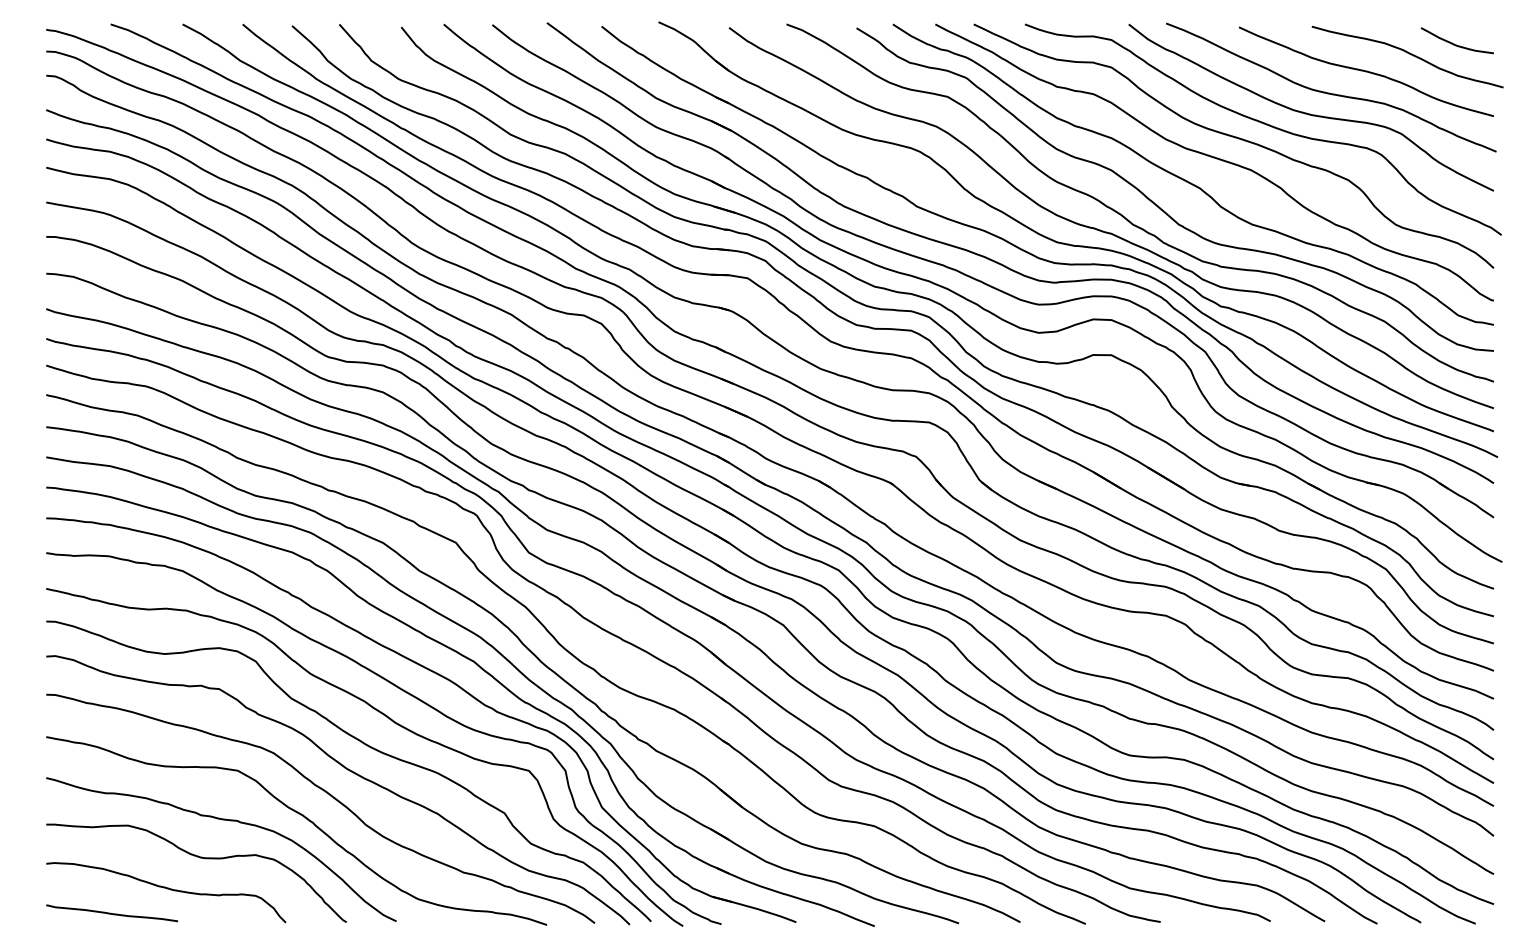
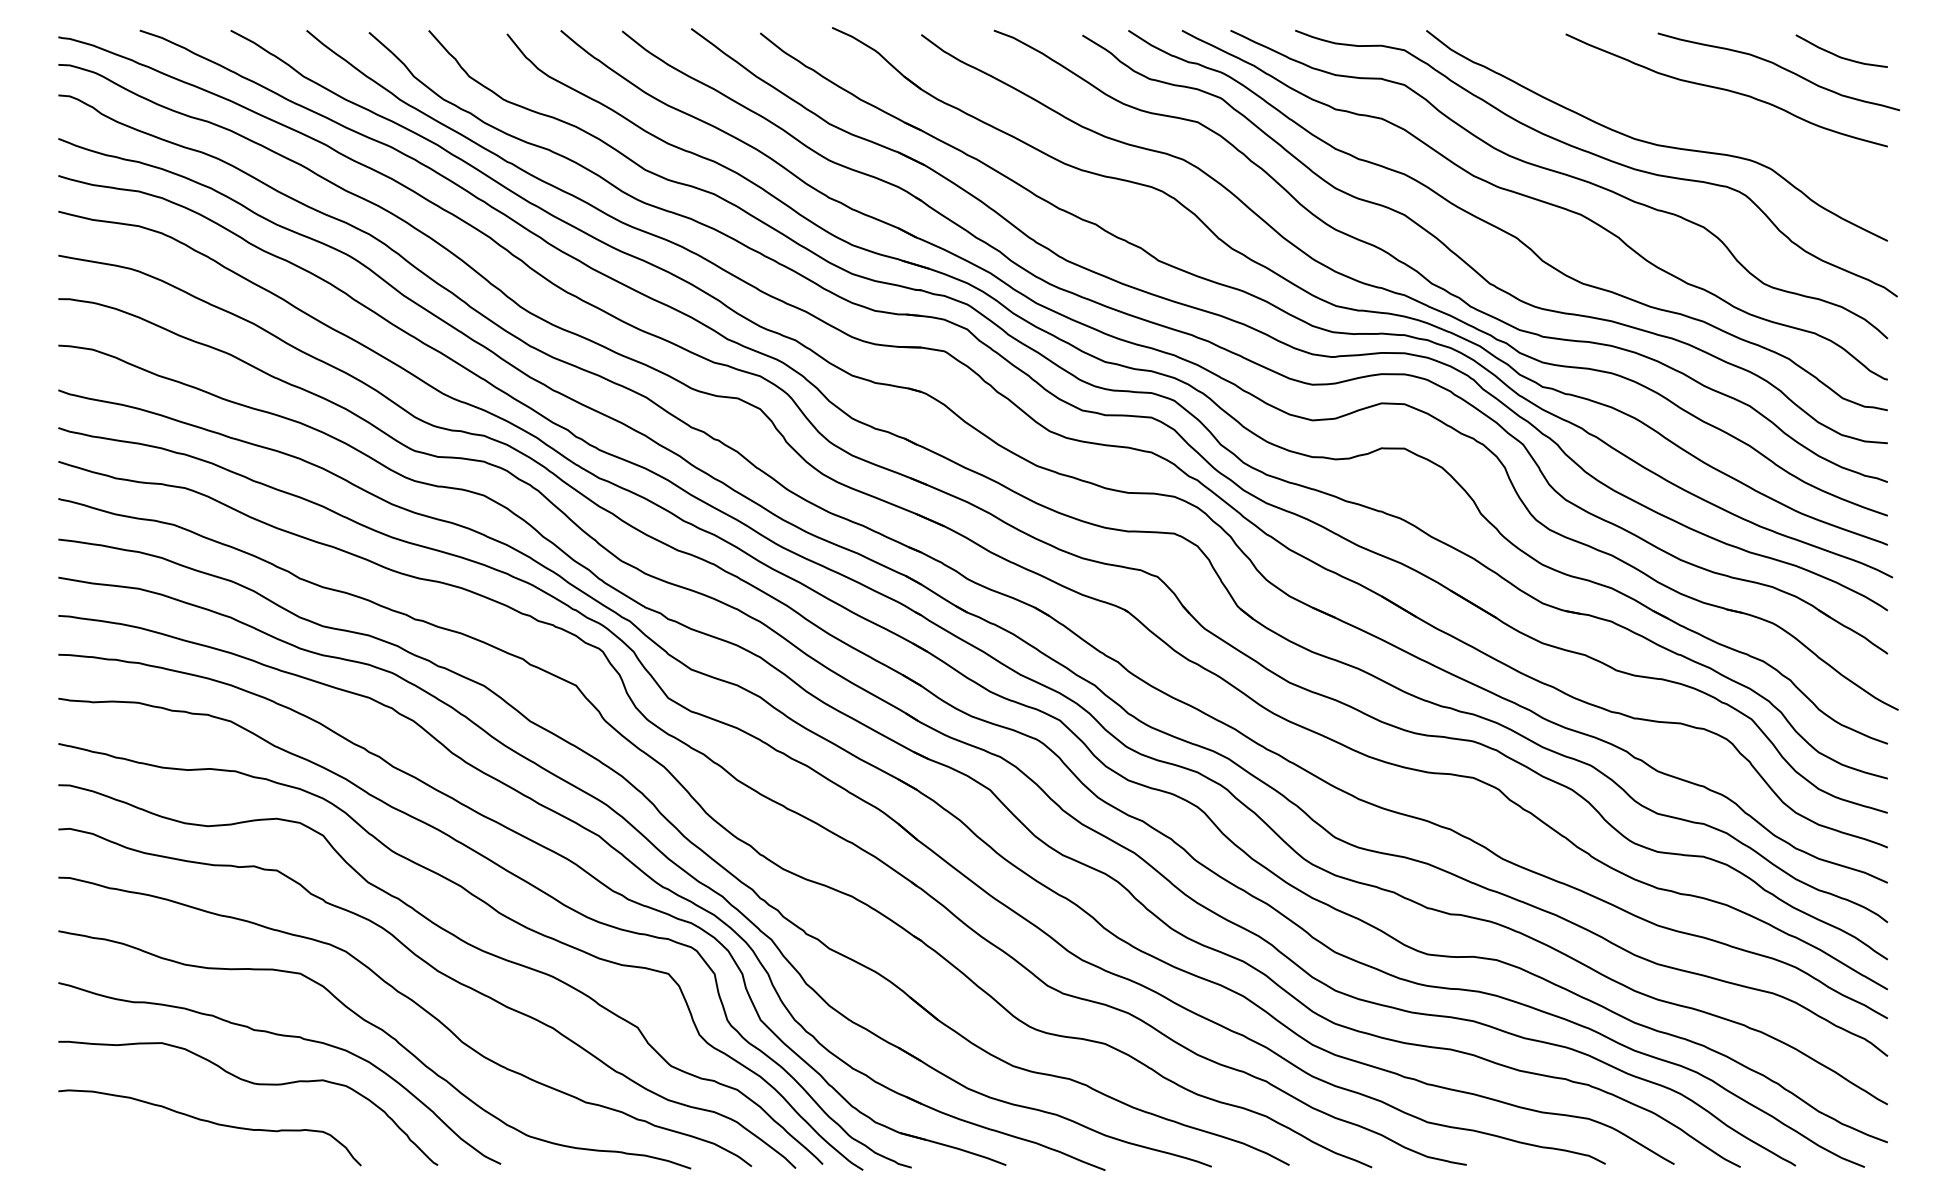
curve: (1331, 93) -> (1682, 117), removed
curve: (112, 912) -> (141, 1153), removed

